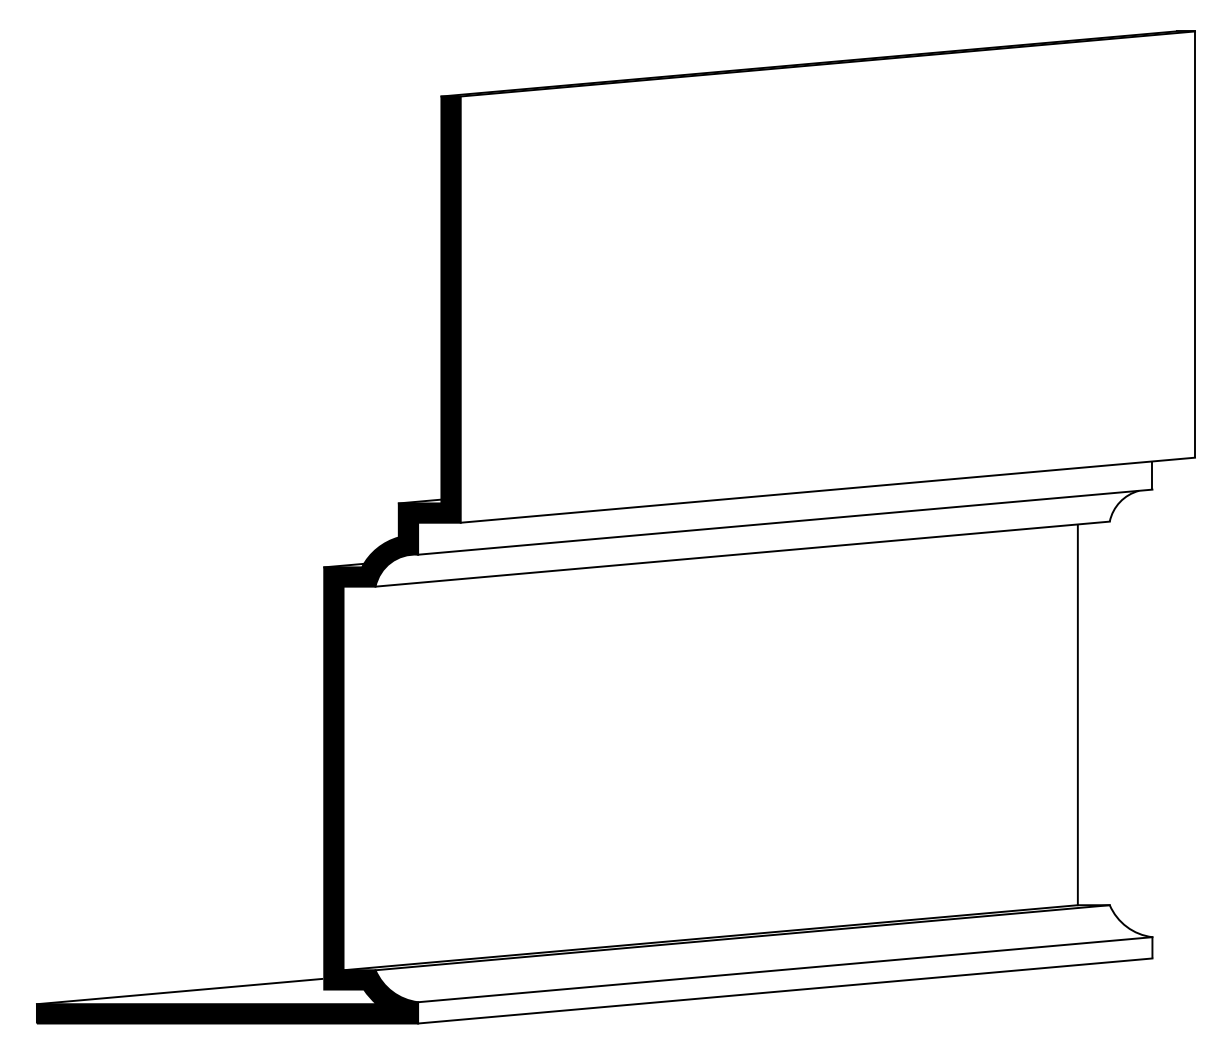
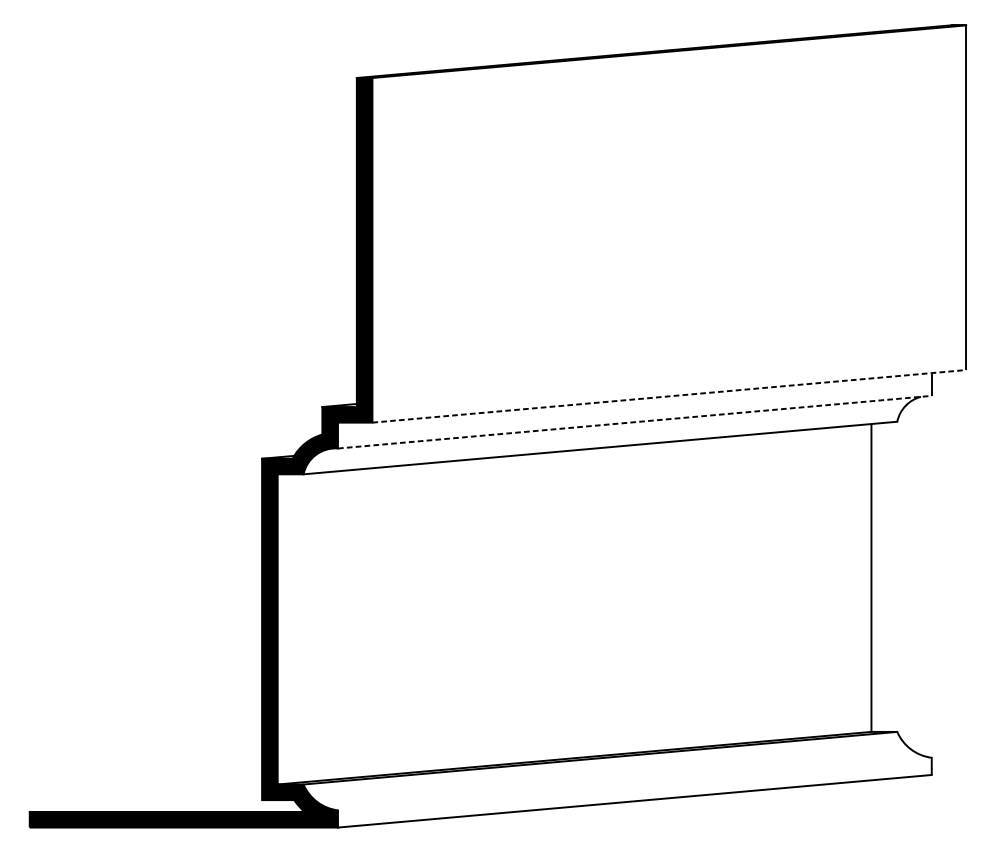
line: (827, 490) -> (669, 396), solid -> dashed
line: (785, 522) -> (635, 422), solid -> dashed
line: (785, 969) -> (635, 783), removed
line: (179, 991) -> (145, 801), removed

